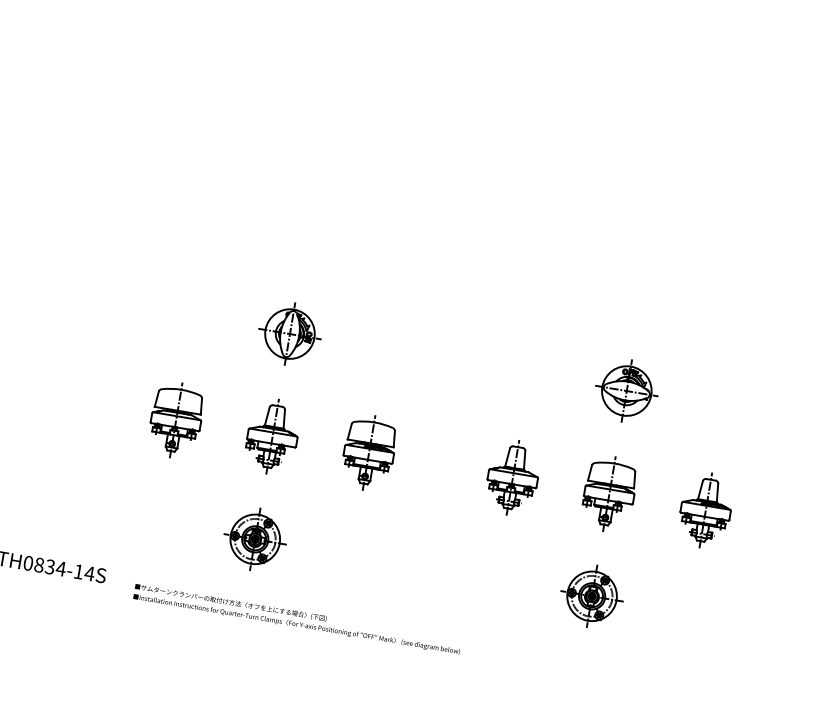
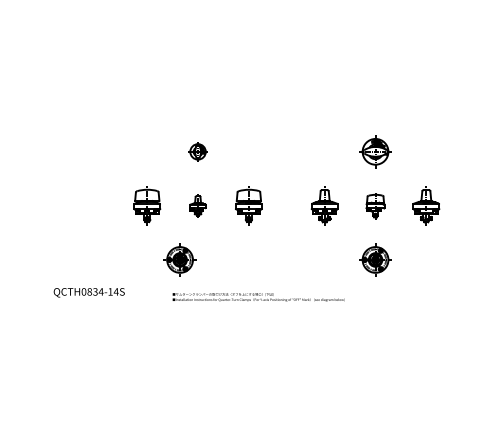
part: (288, 333) -> (197, 151), size x0.6
part: (271, 435) -> (197, 205), size x0.6
part: (609, 492) -> (375, 205), size x0.7
part: (254, 538) -> (179, 259), moved
text: (297, 619) -> (258, 297), moved

